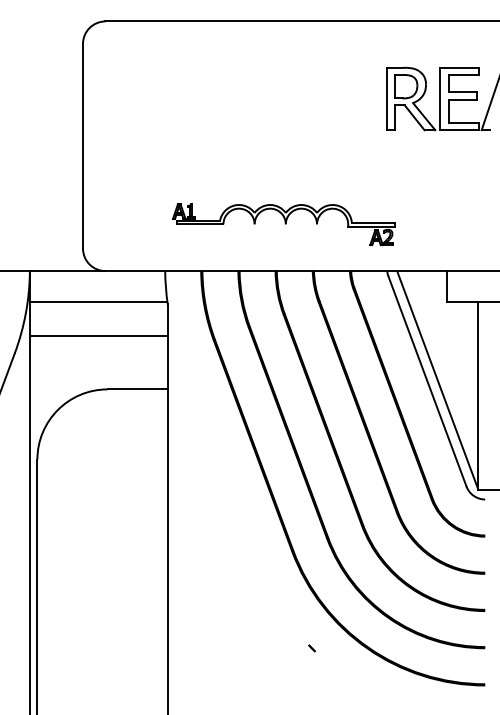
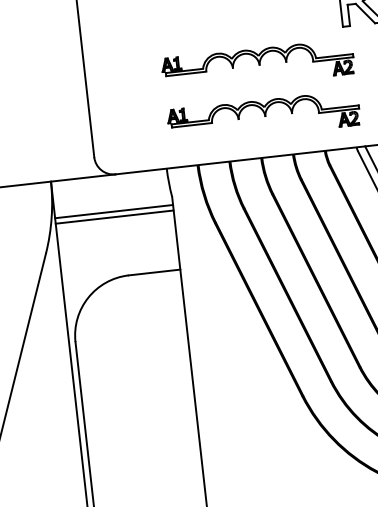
part: (283, 164) -> (257, 66), added
line: (98, 302) -> (114, 217), moved
line: (98, 335) -> (113, 211), moved
part: (311, 648) -> (328, 477), removed

